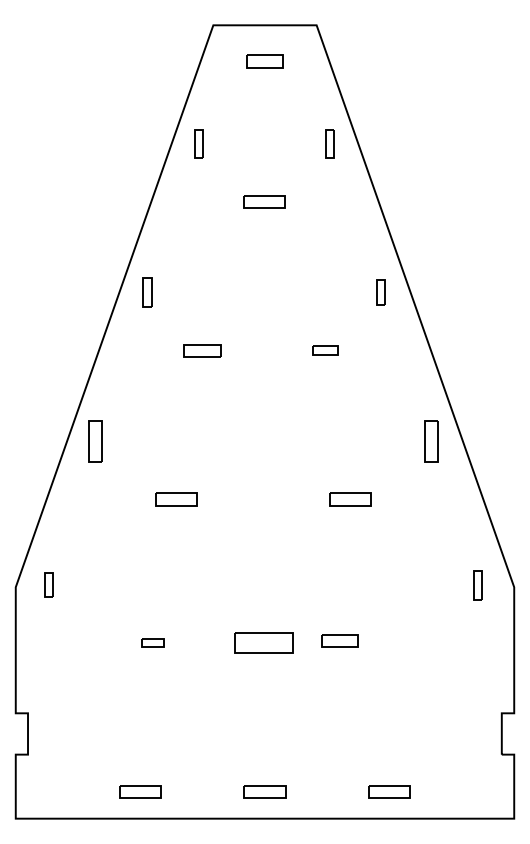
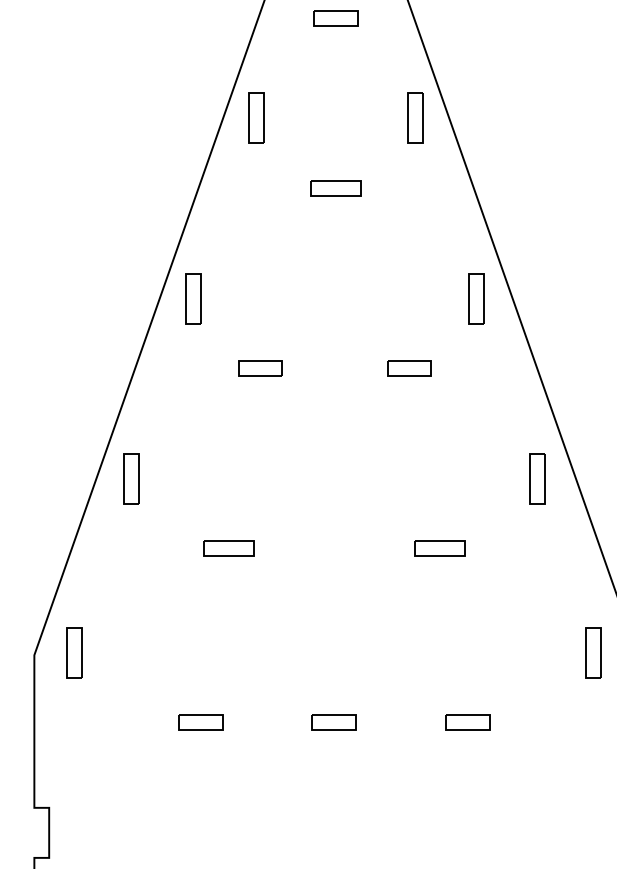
part: (198, 143) -> (255, 117), size x1.43
part: (329, 143) -> (414, 117), size x1.43
part: (146, 292) -> (192, 298), size x1.43
part: (380, 292) -> (476, 298), size x1.67
part: (325, 350) -> (409, 368), size x1.43
part: (48, 584) -> (73, 651), size x1.67
part: (477, 584) -> (593, 651), size x1.43
part: (339, 640) -> (467, 722), moved
part: (152, 642) -> (199, 722), size x1.67
part: (262, 642) -> (333, 722), size x0.62

